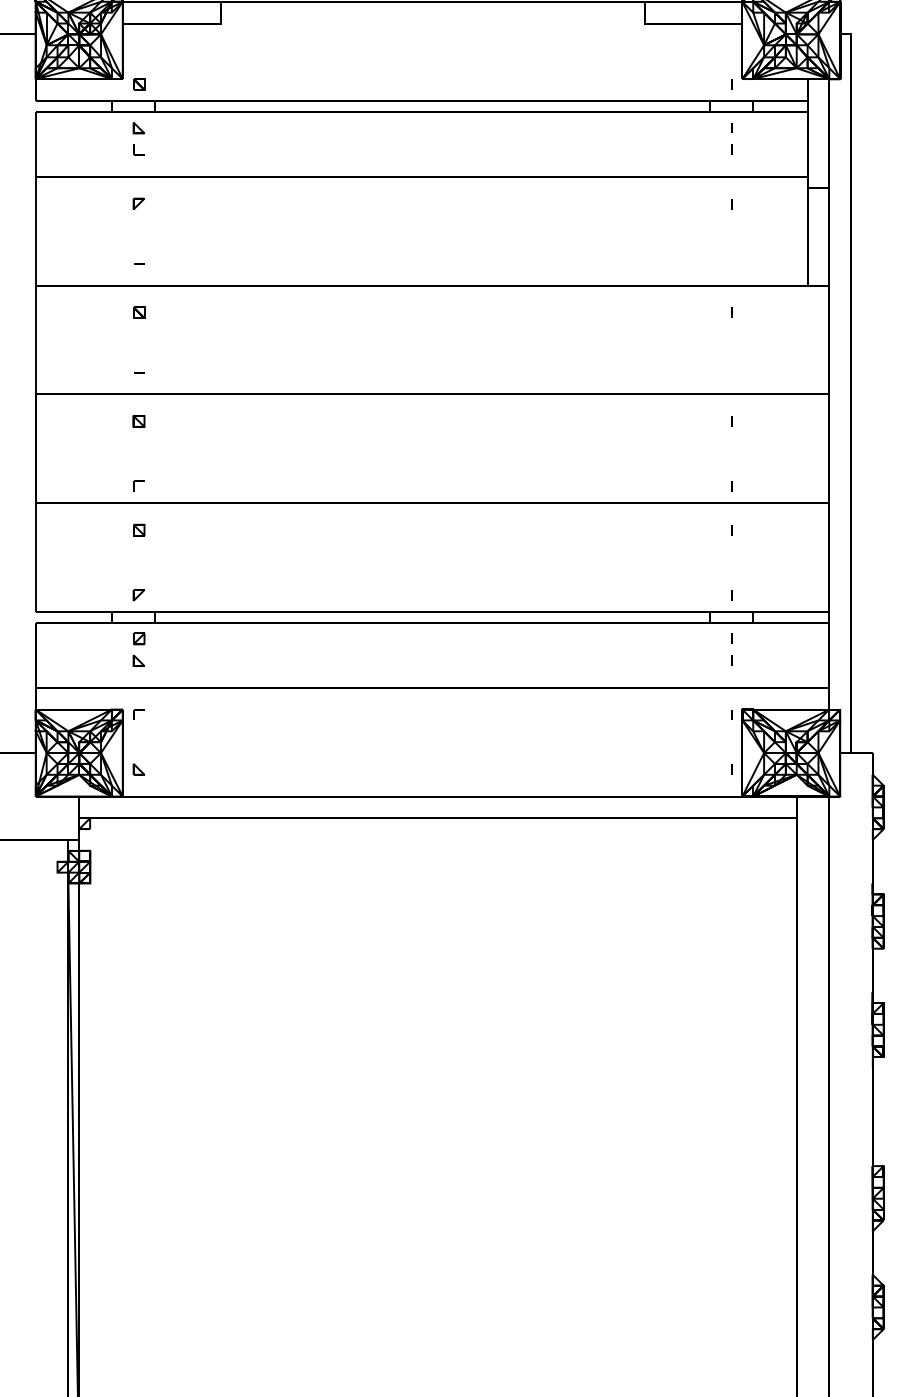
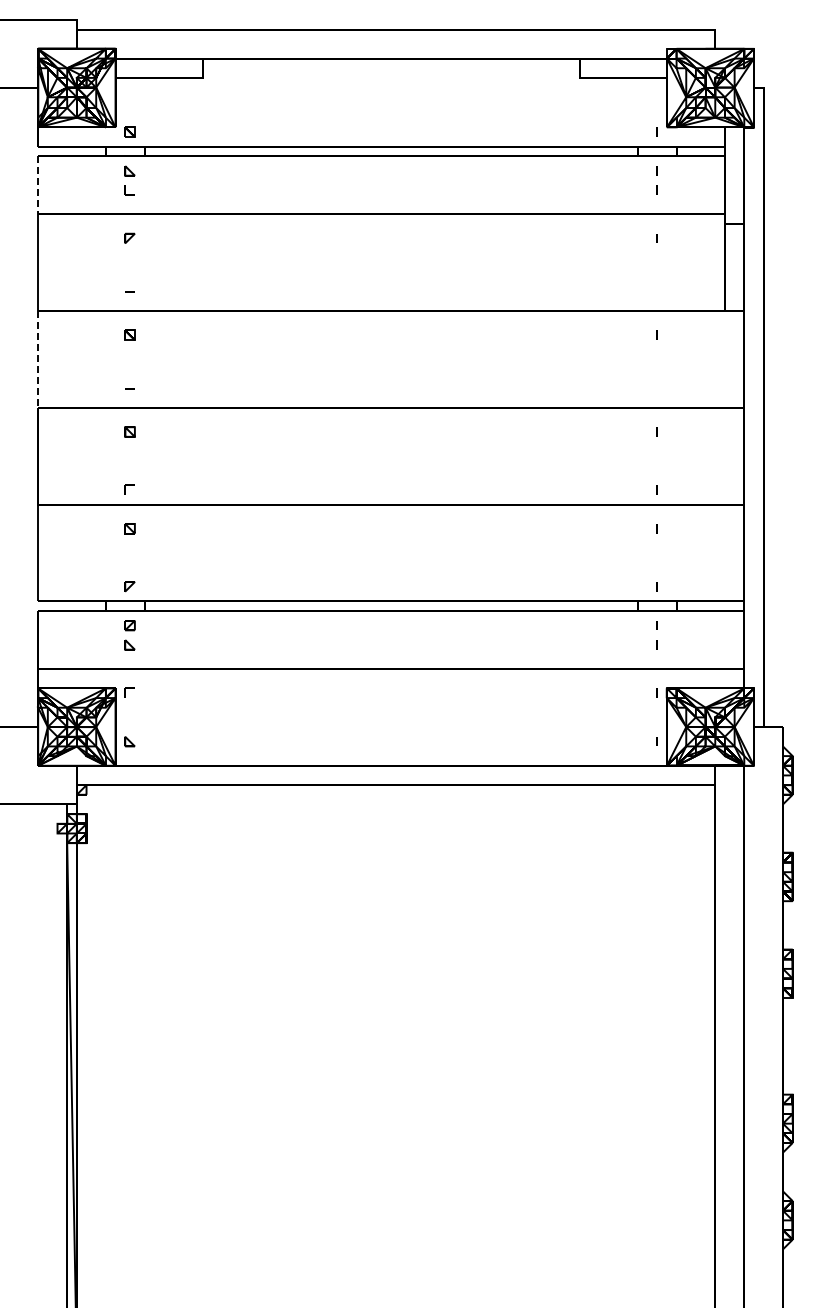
line: (36, 144) -> (38, 185), solid -> dashed
line: (36, 341) -> (38, 360), solid -> dashed

